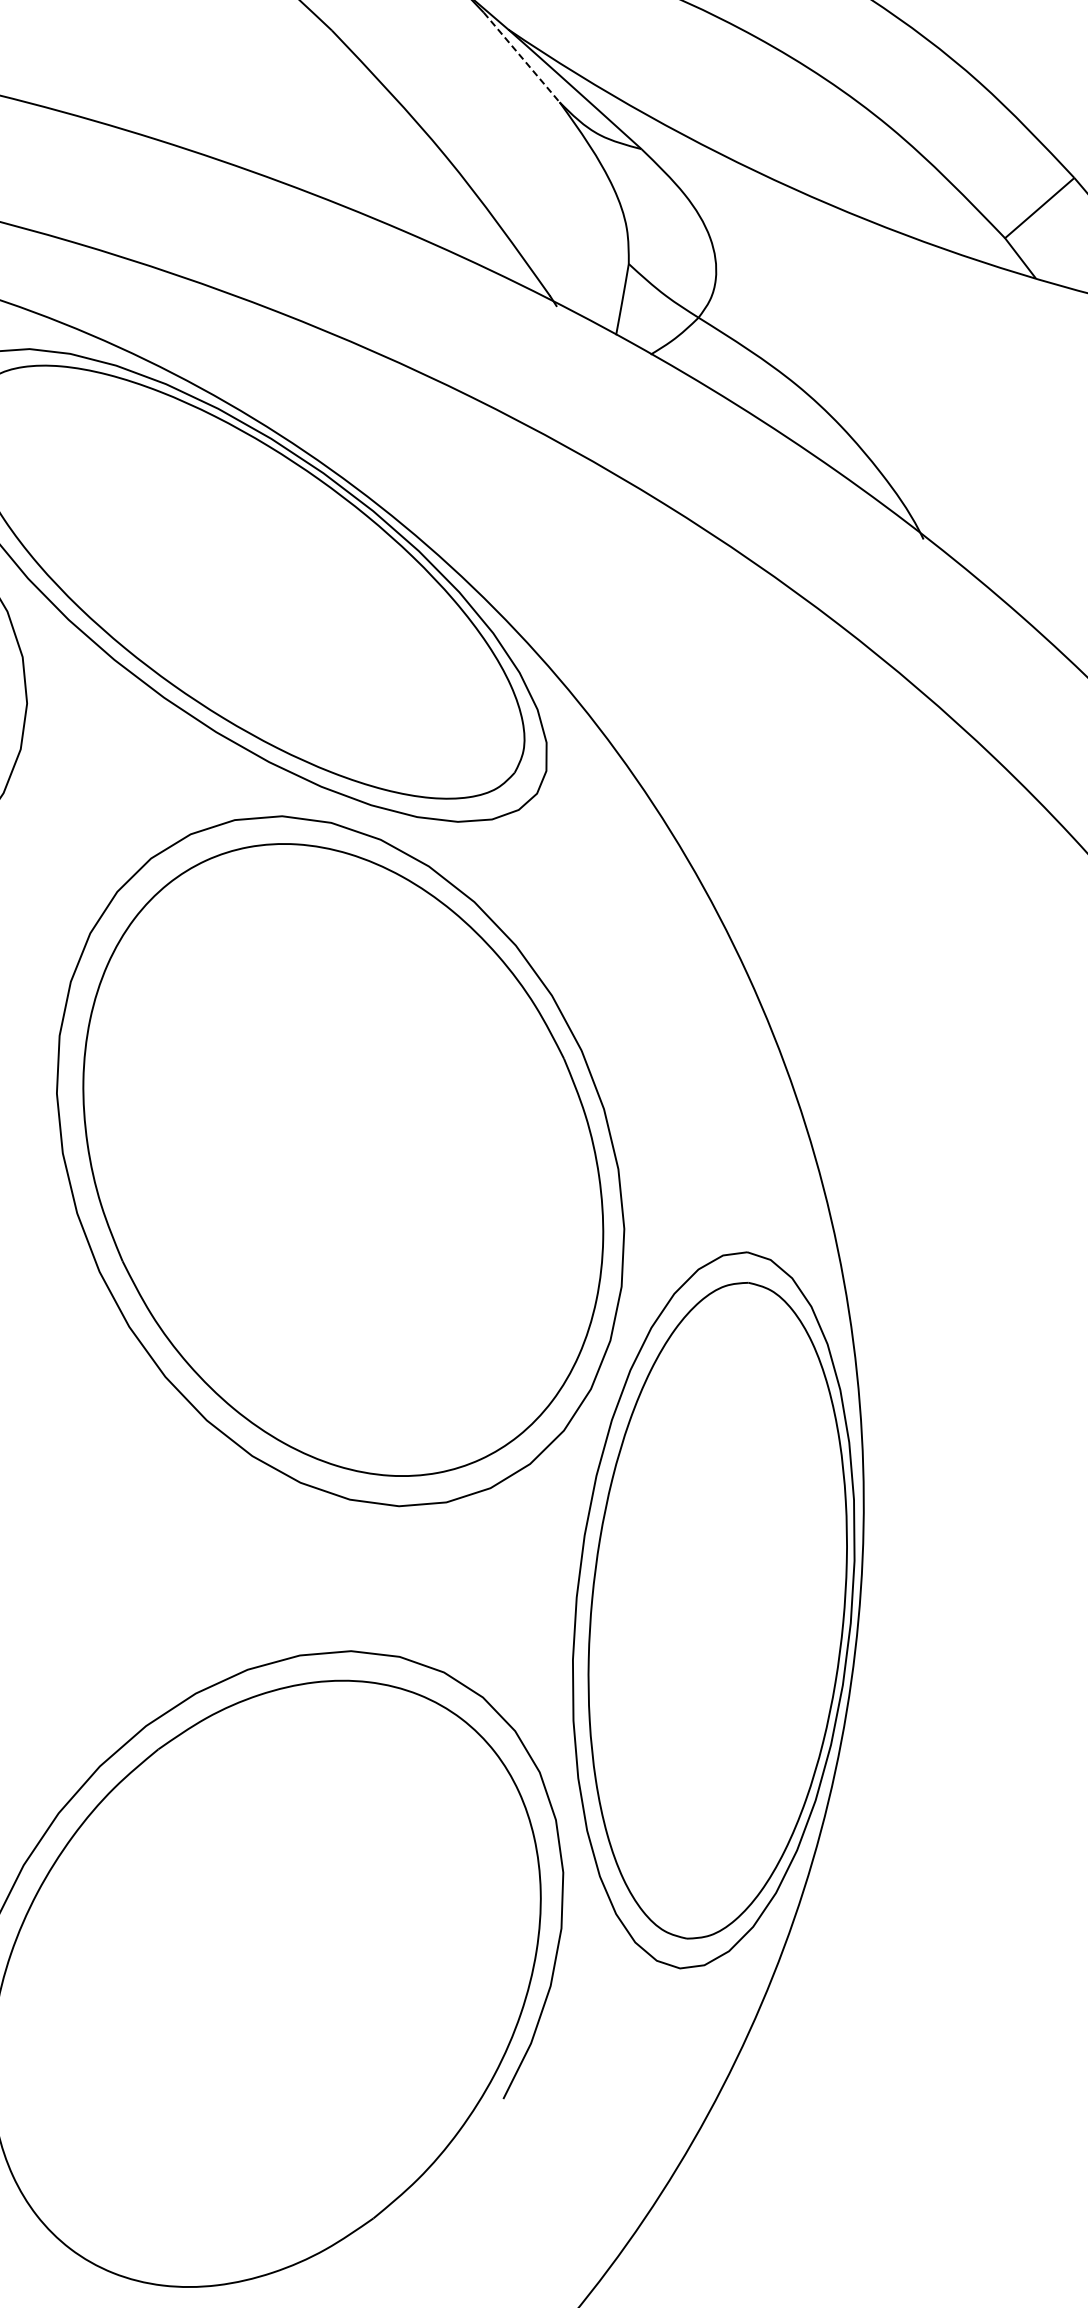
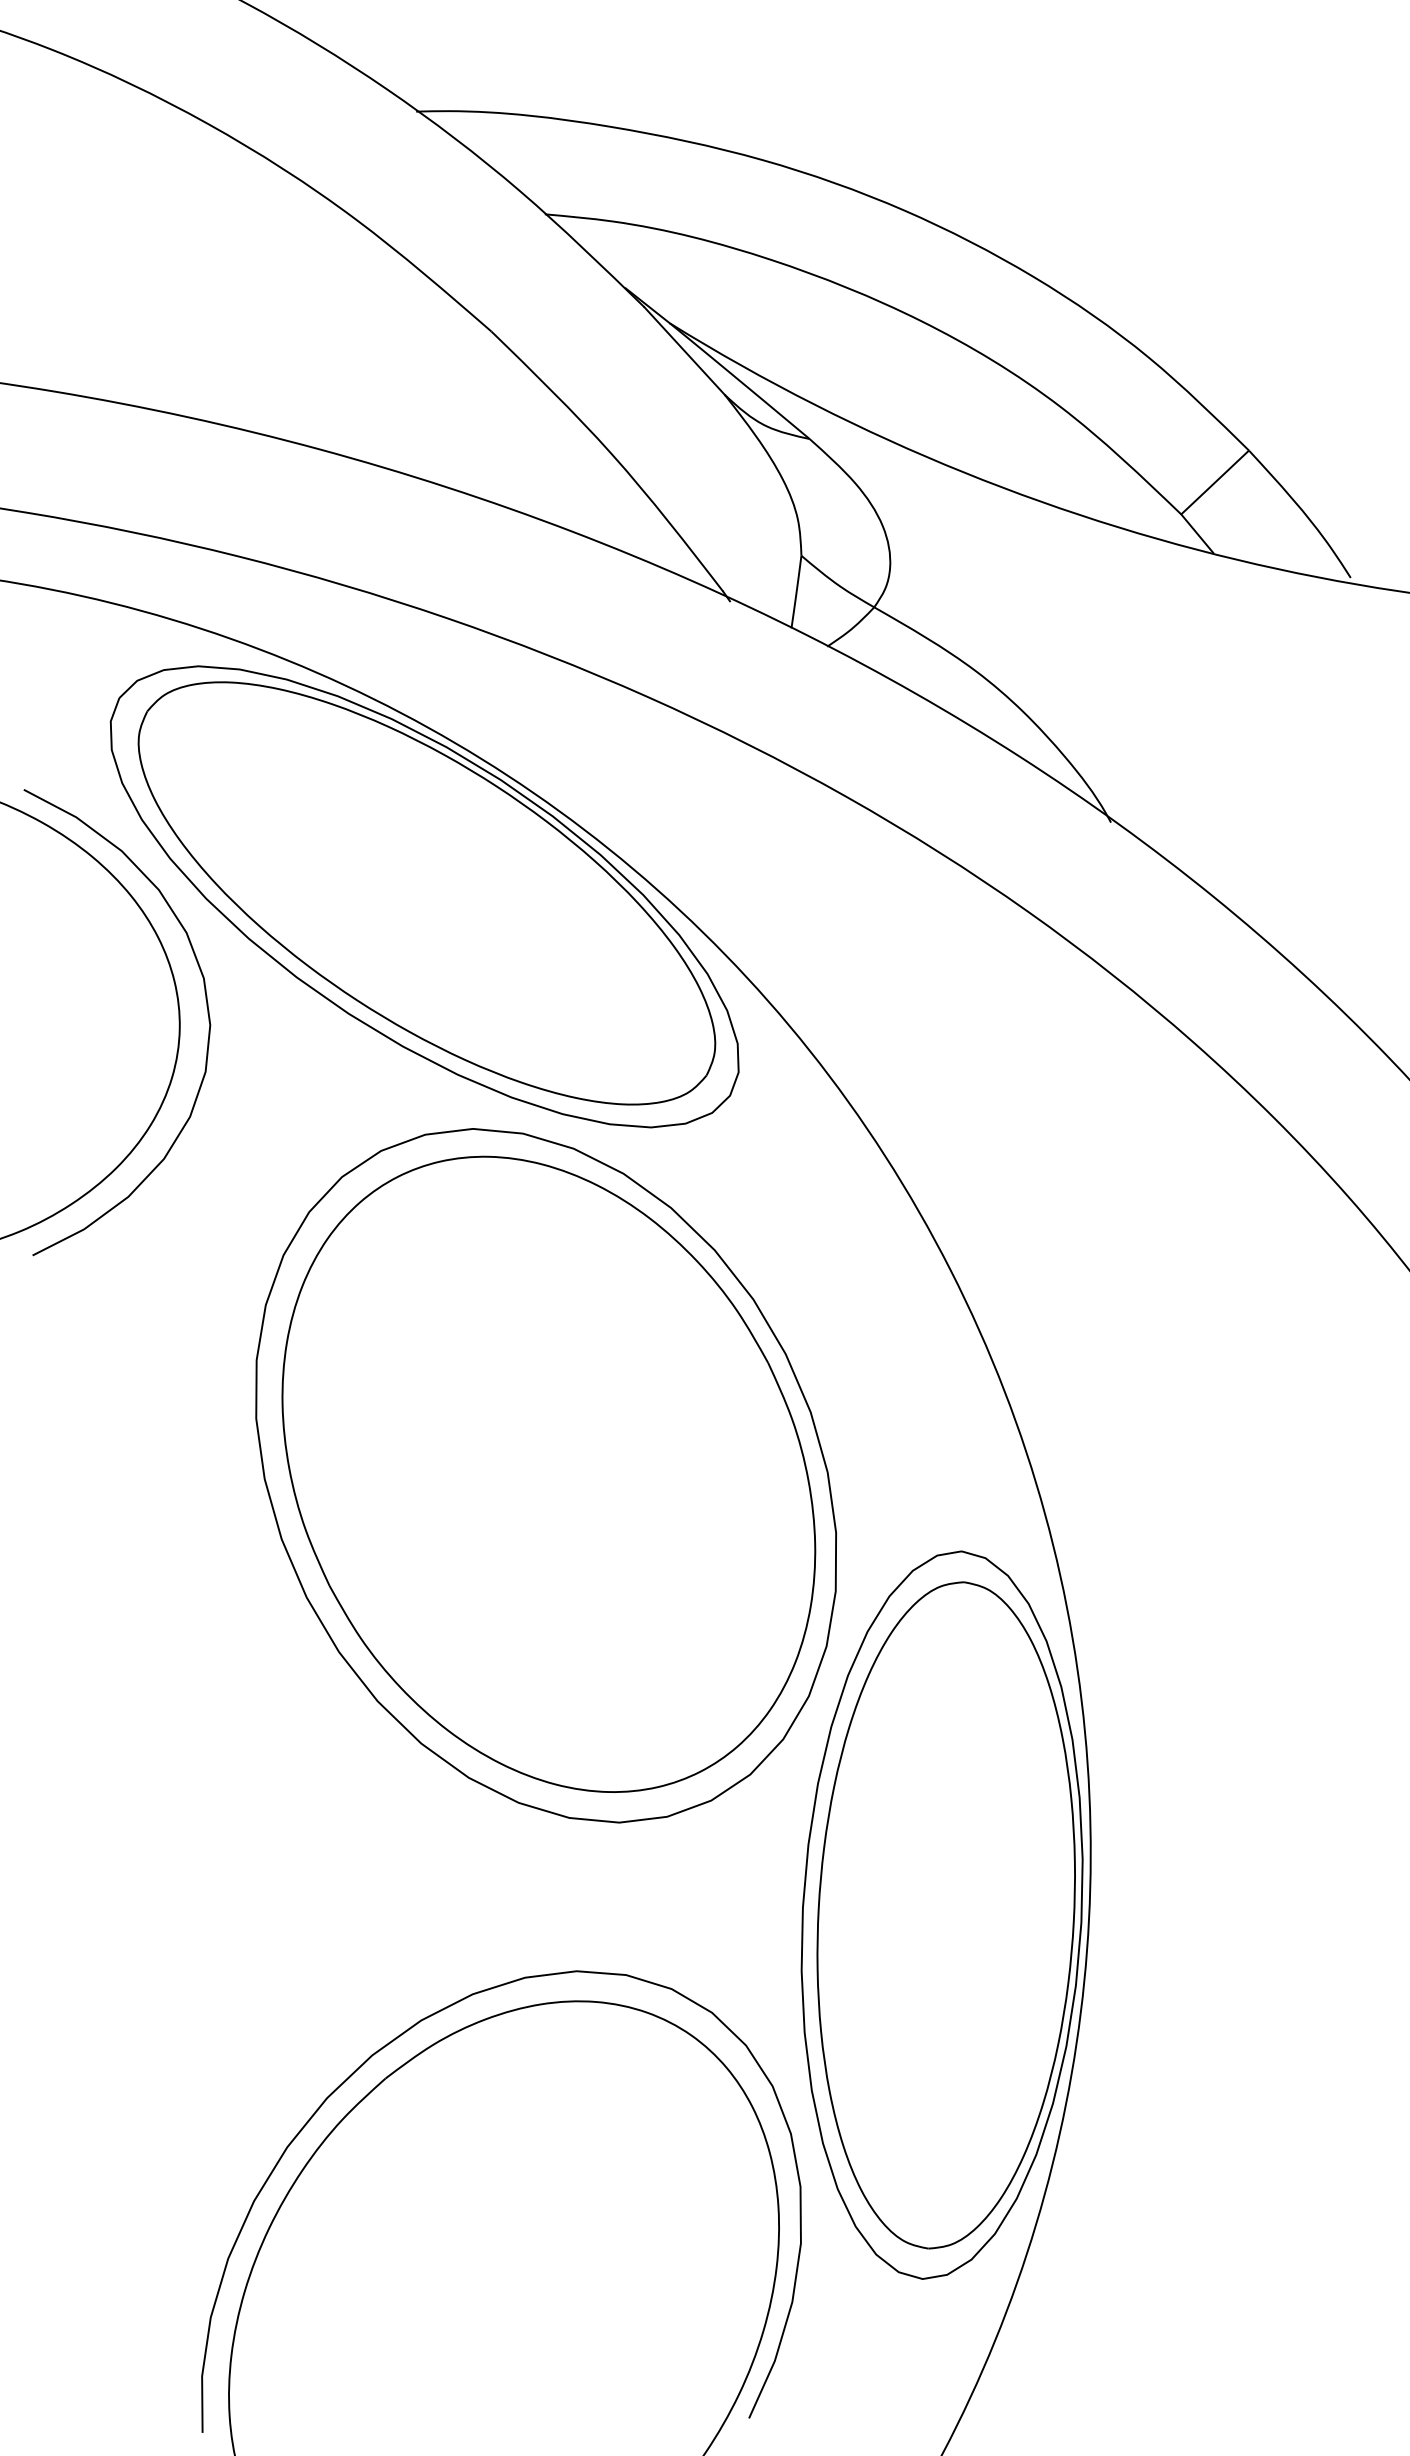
line: (521, 57) -> (684, 351), dashed -> solid

